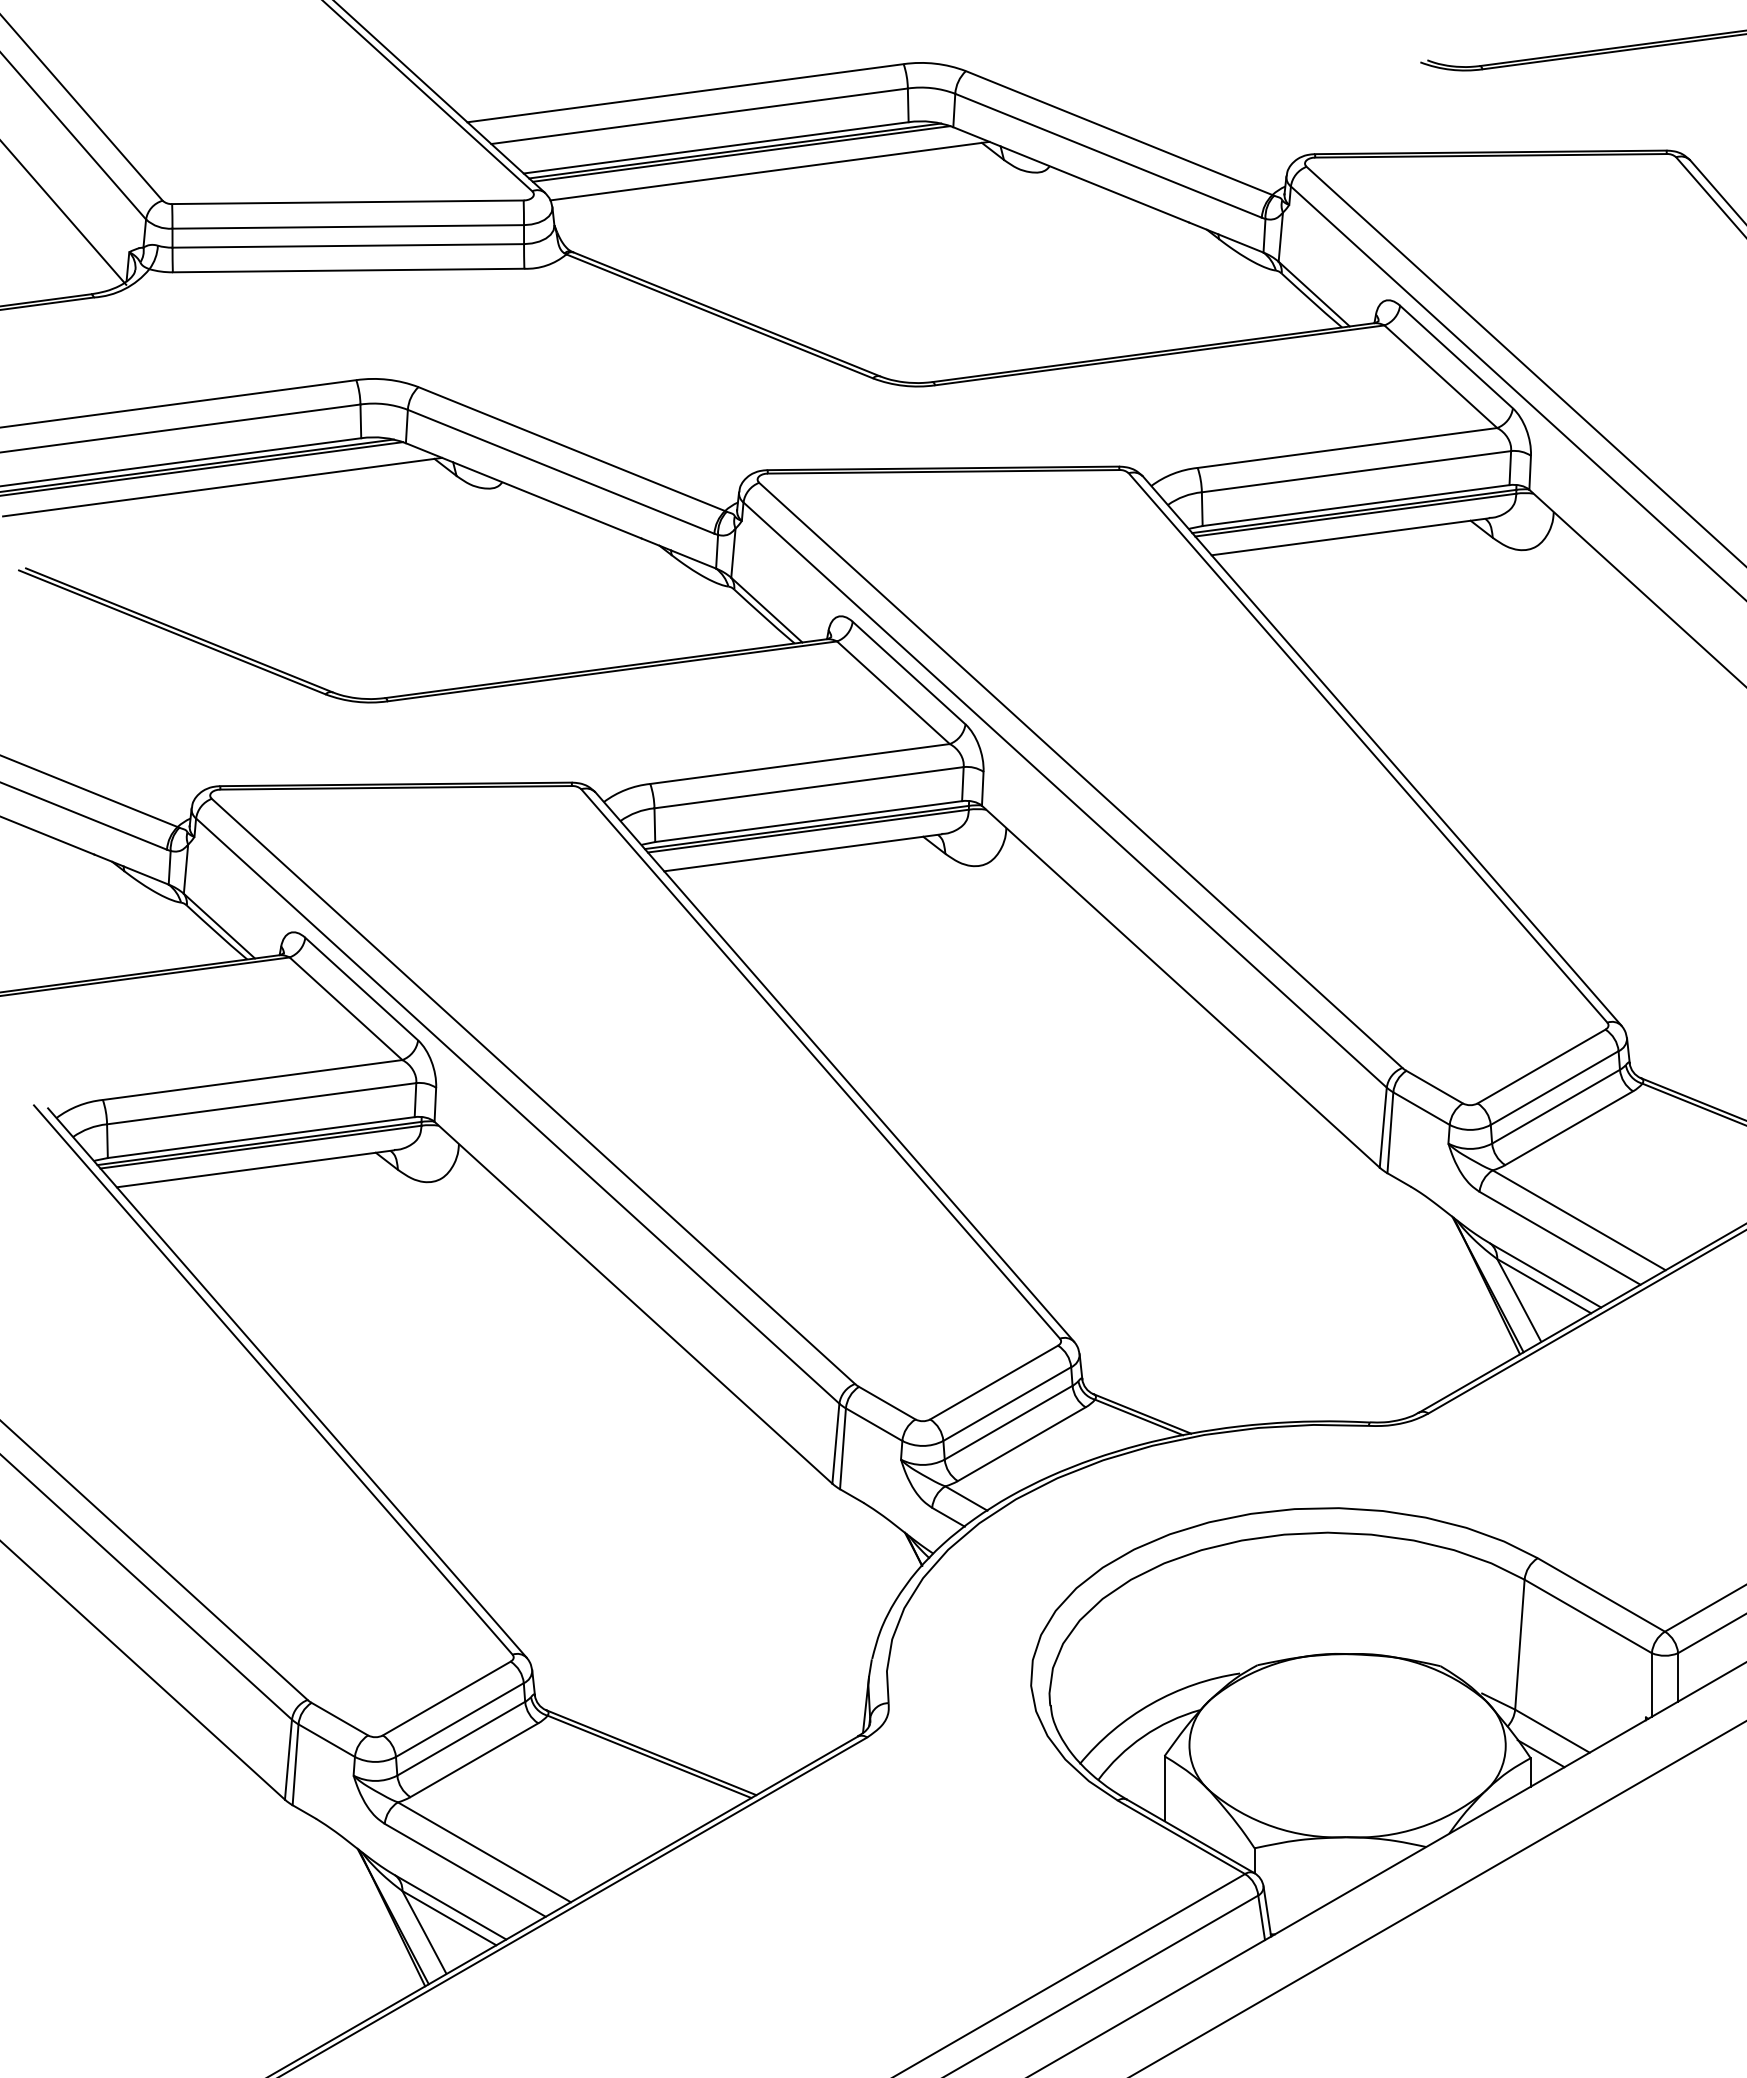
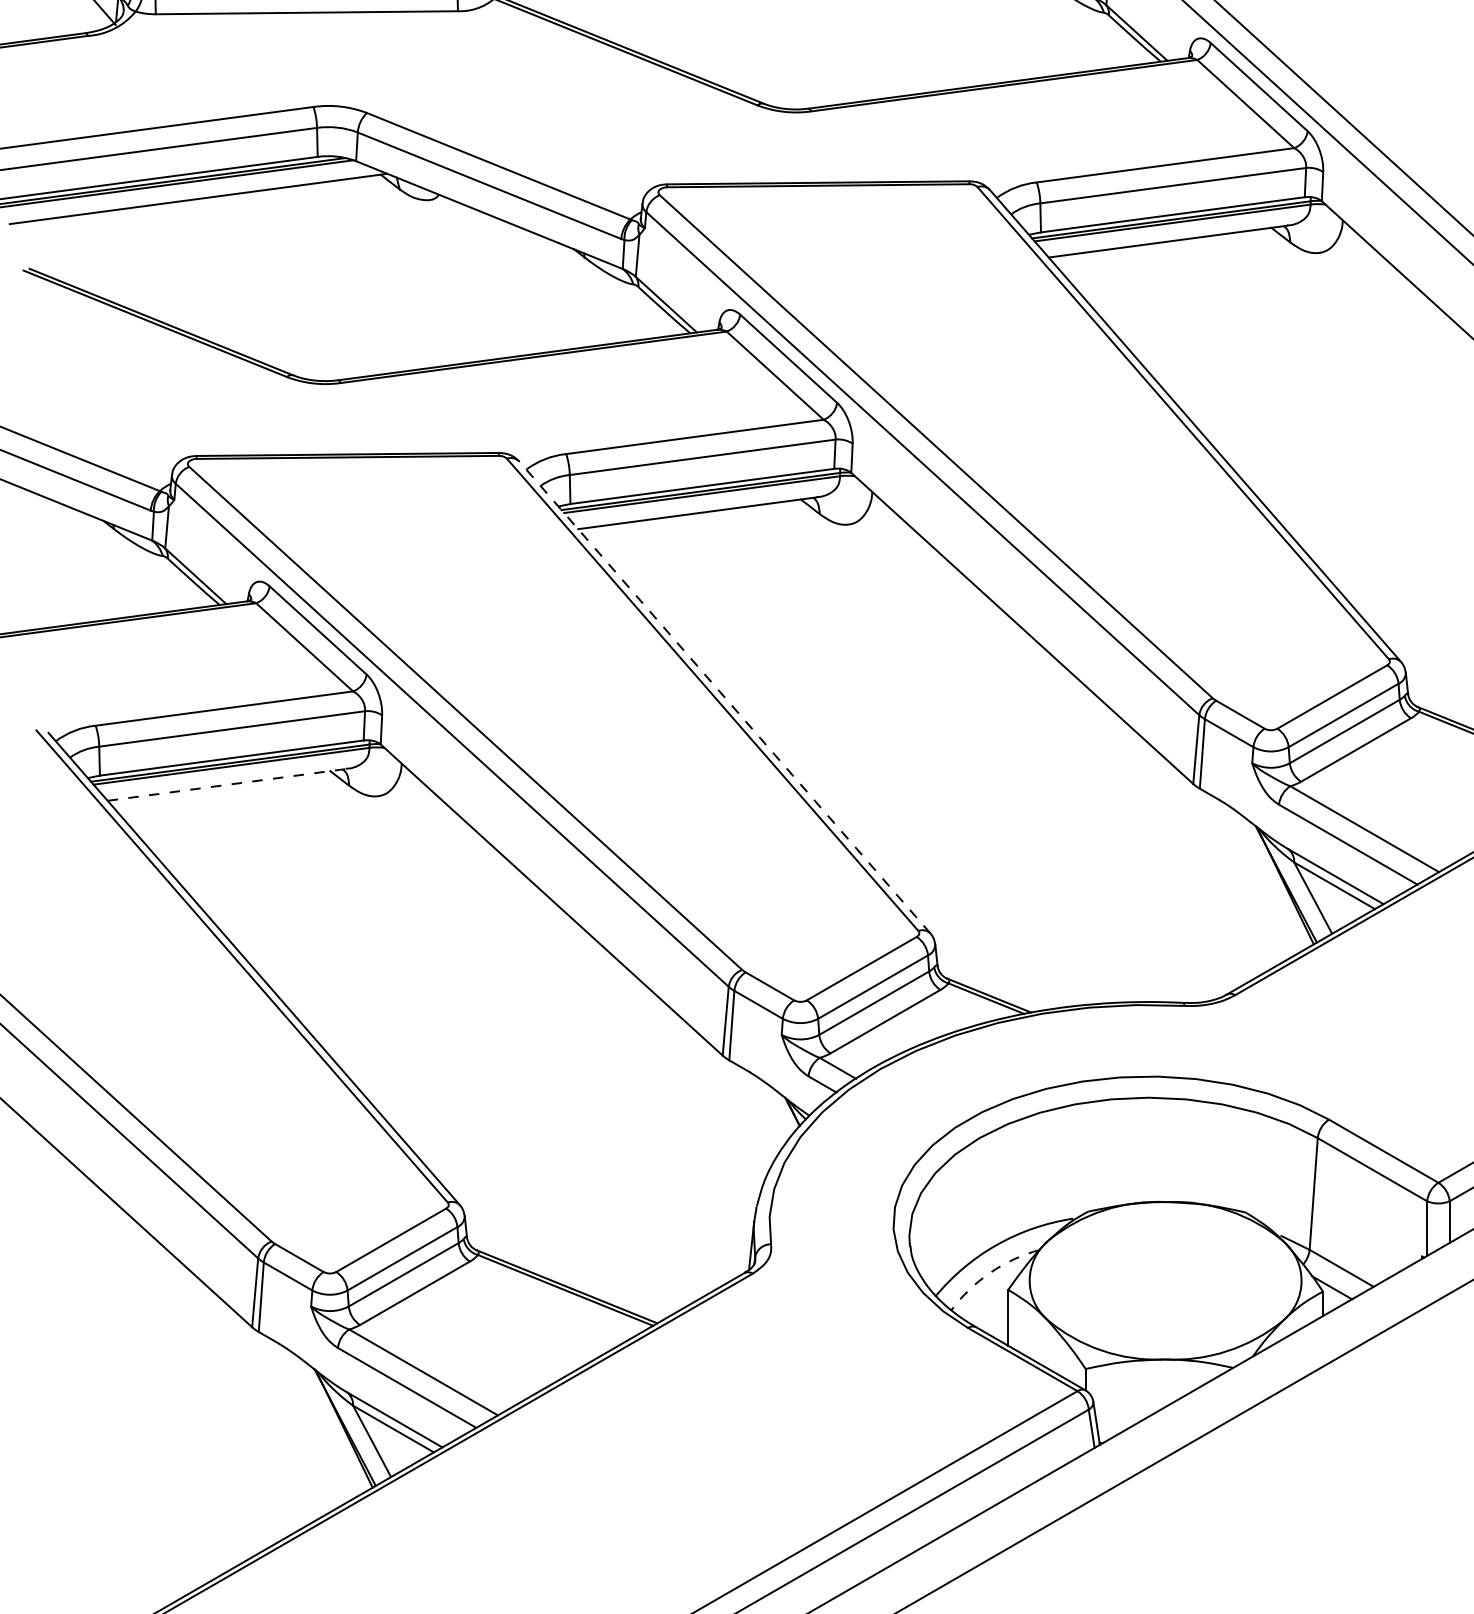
line: (834, 1066) -> (724, 696), solid -> dashed
line: (255, 1168) -> (226, 784), solid -> dashed
arc: (1143, 1736) -> (990, 1272), solid -> dashed

